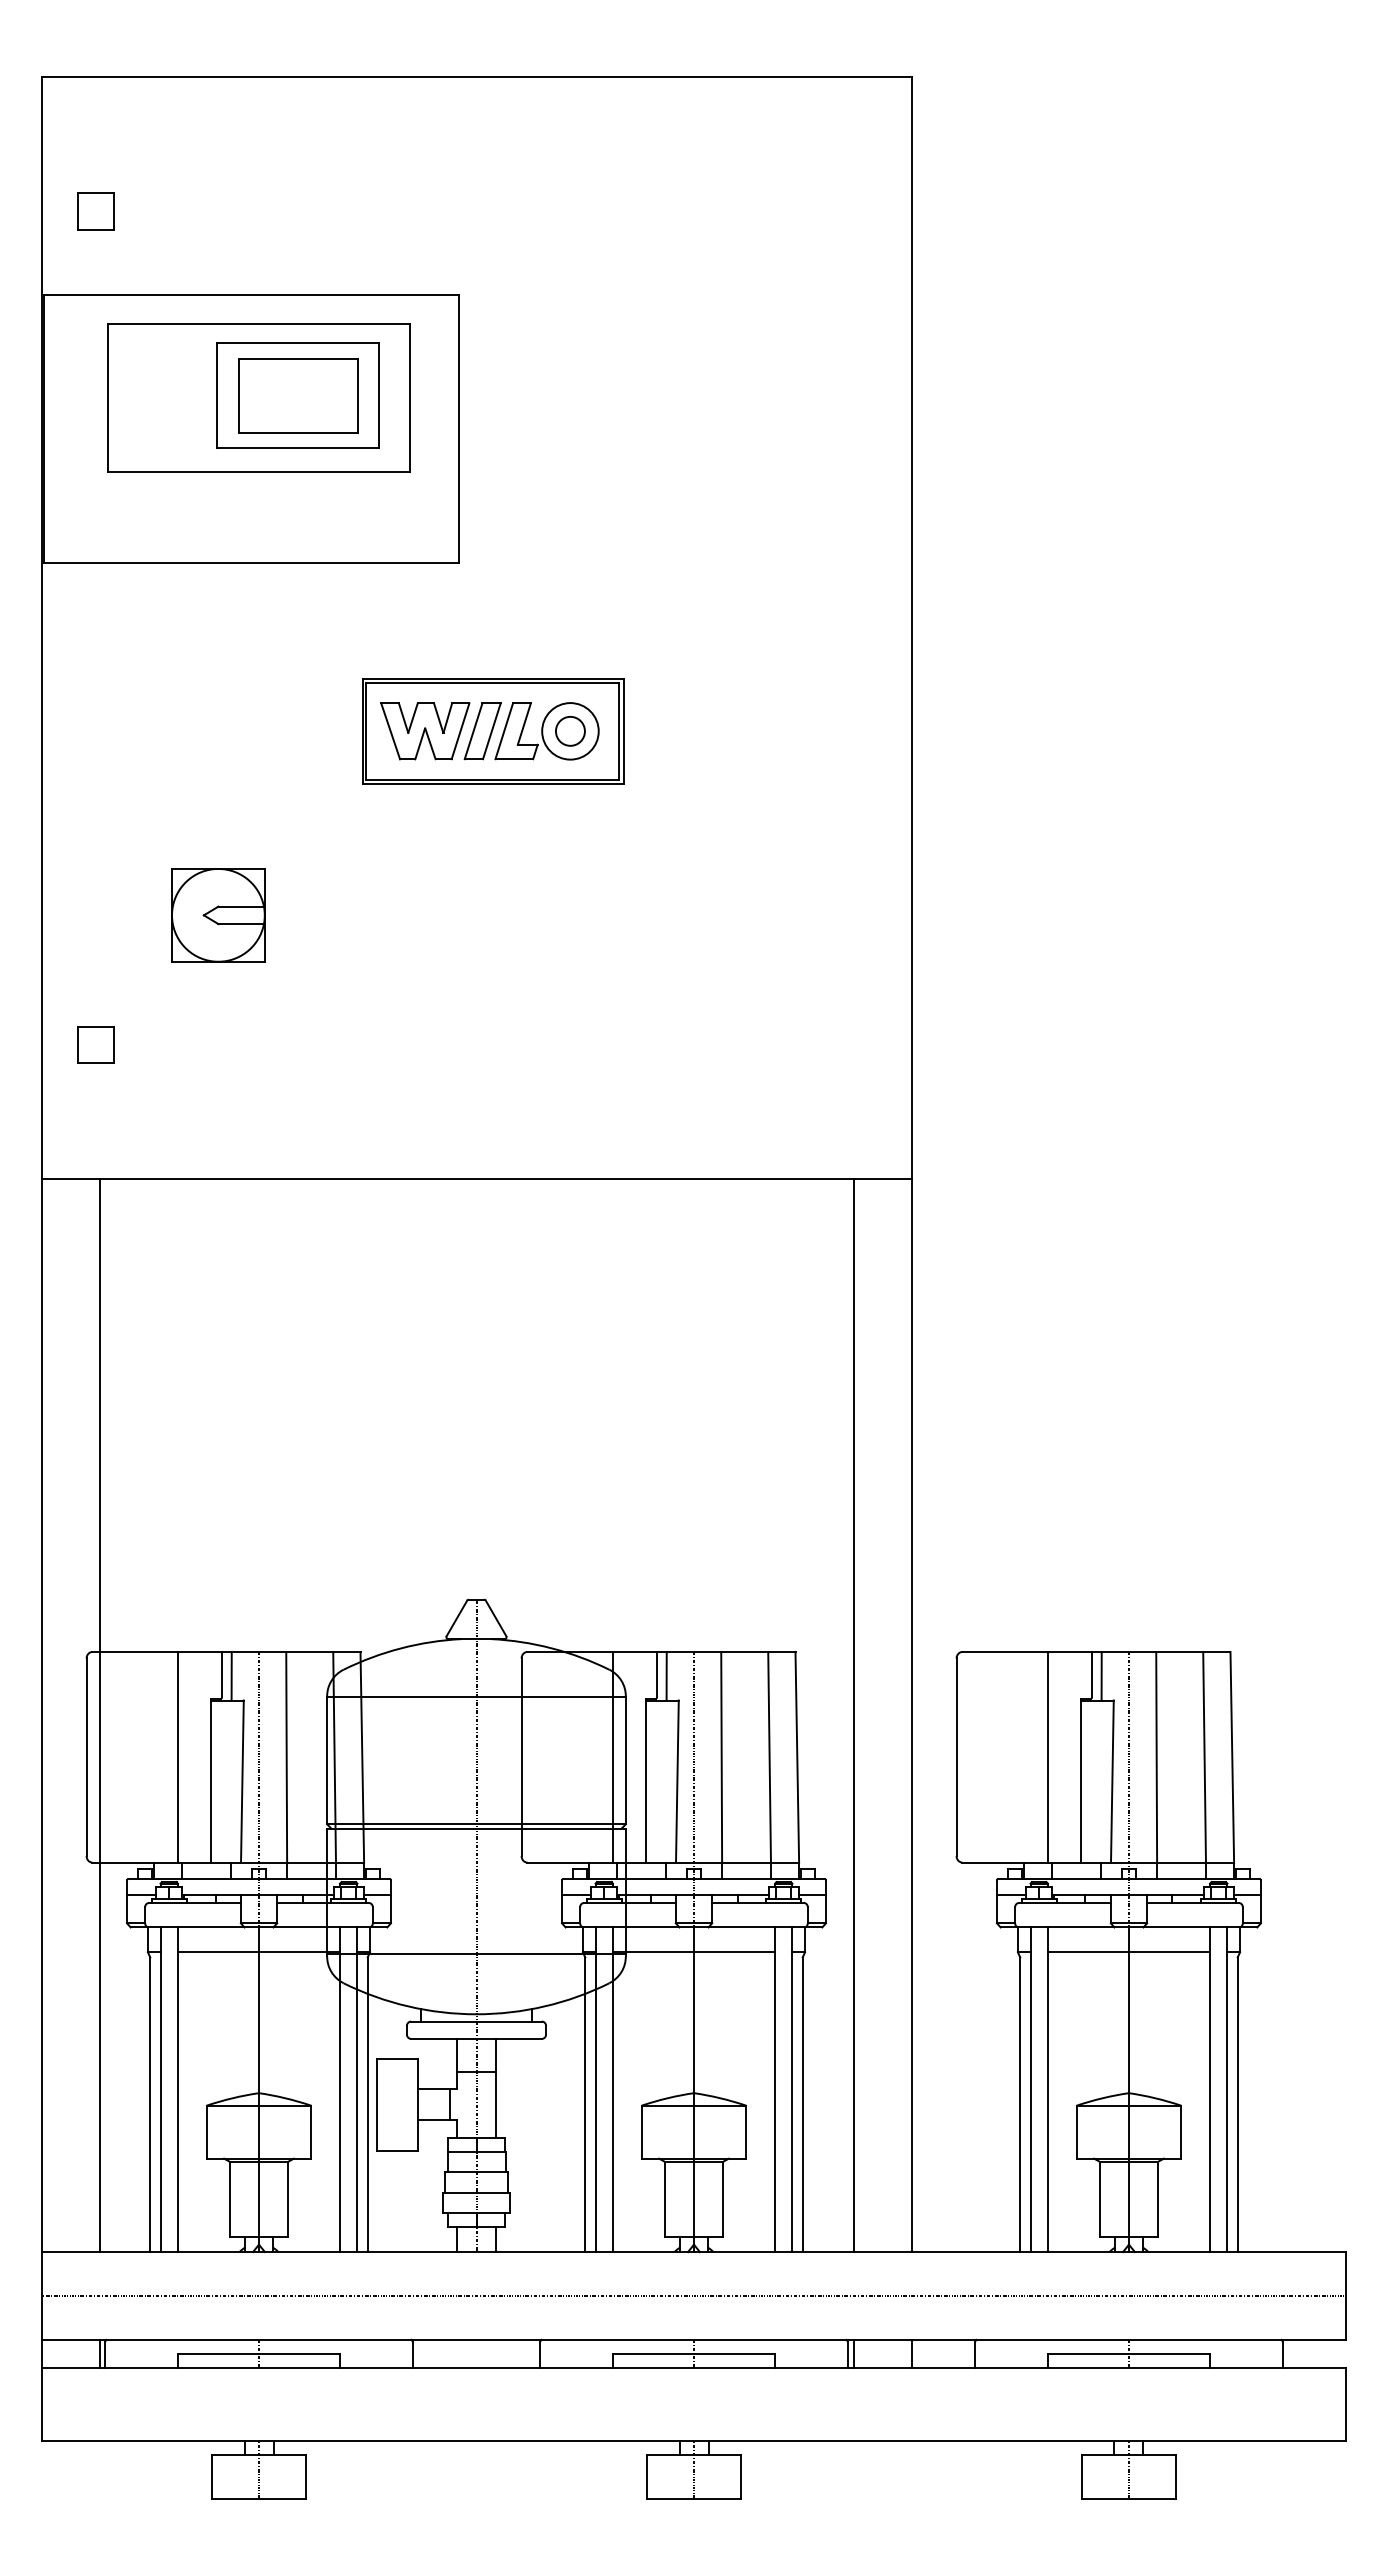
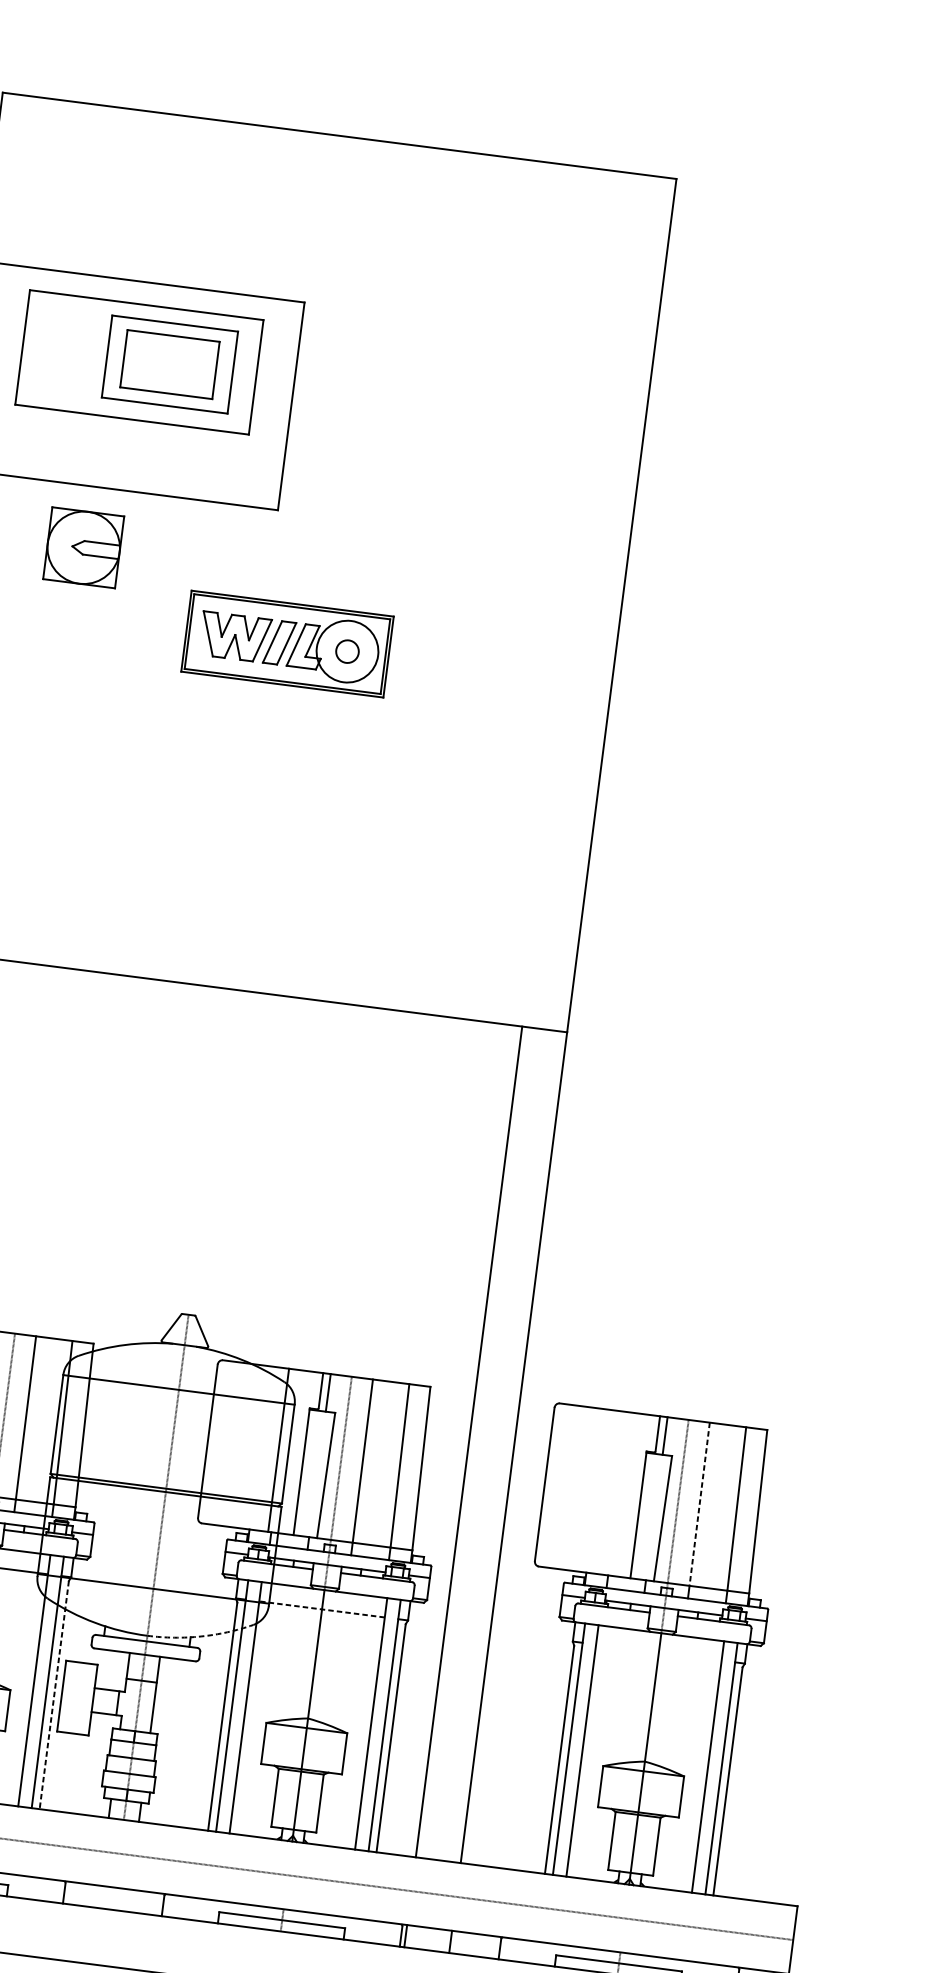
part: (95, 211) -> (31, 201), removed
circle: (570, 731) -> (347, 651), size x1.4
part: (218, 915) -> (83, 547), moved
line: (1047, 1756) -> (615, 1492), removed
line: (1156, 1757) -> (699, 1504), solid -> dashed
line: (693, 1952) -> (321, 1609), solid -> dashed
line: (1128, 1952) -> (658, 1652), removed
arc: (544, 2006) -> (200, 1636), solid -> dashed
line: (367, 2105) -> (54, 1695), solid -> dashed

